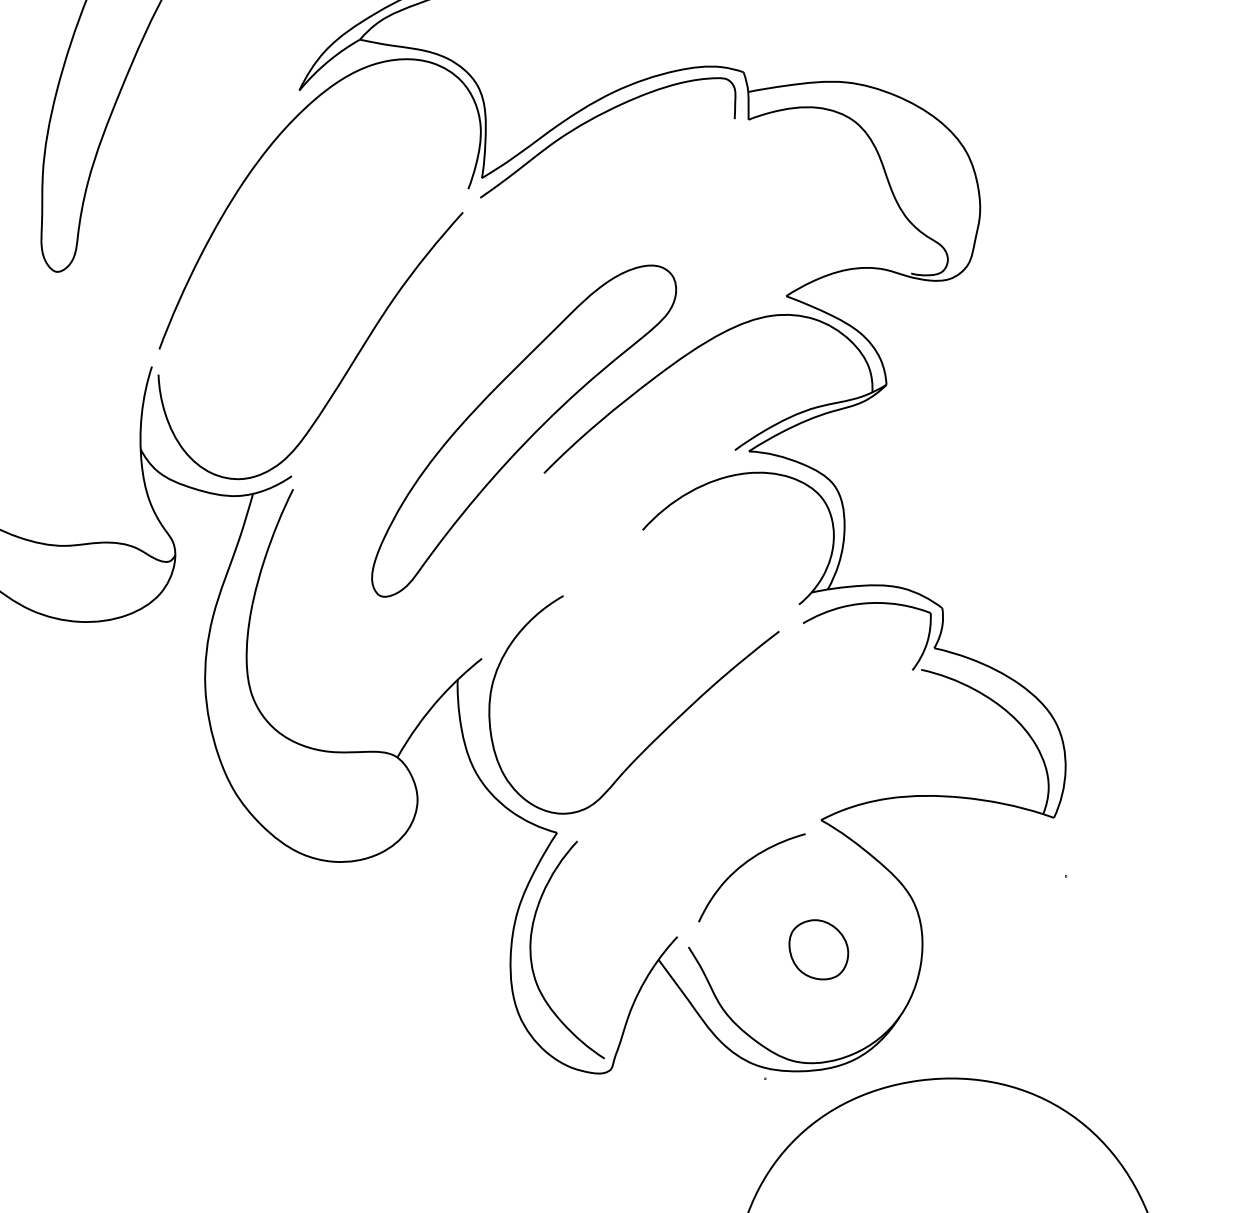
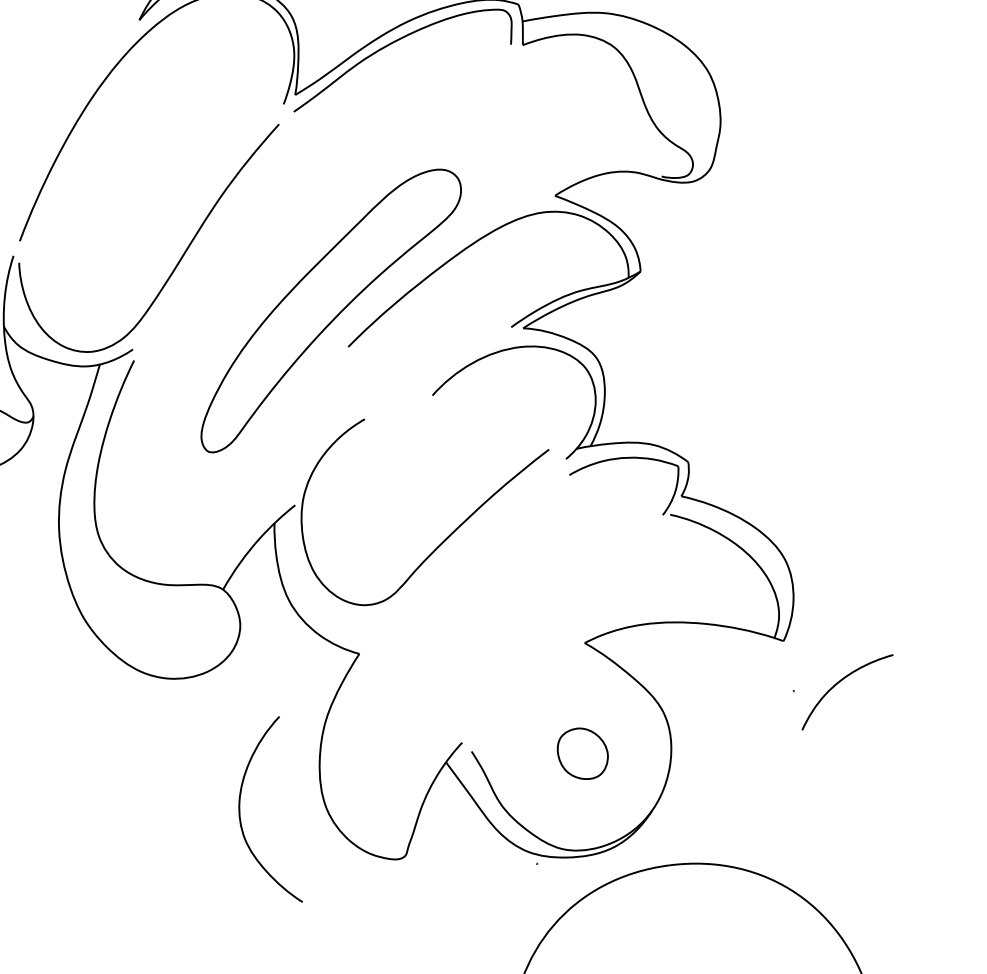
curve: (661, 732) -> (448, 535), moved
curve: (741, 867) -> (838, 683), moved
curve: (531, 949) -> (240, 809), moved

